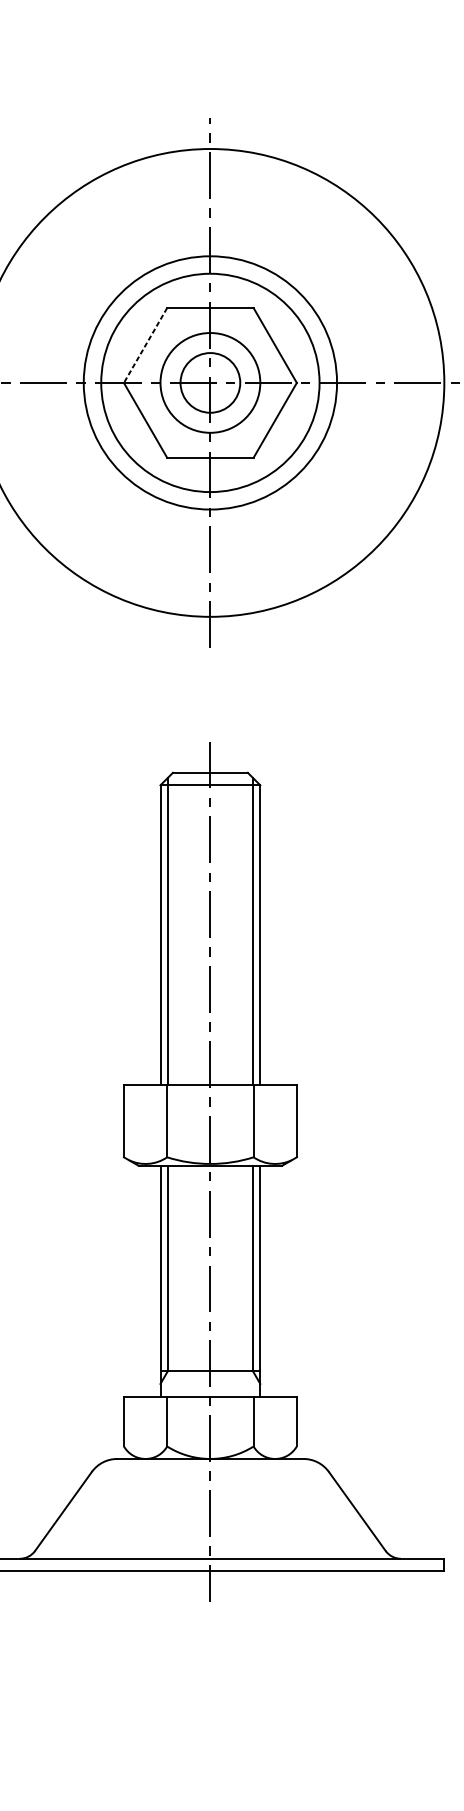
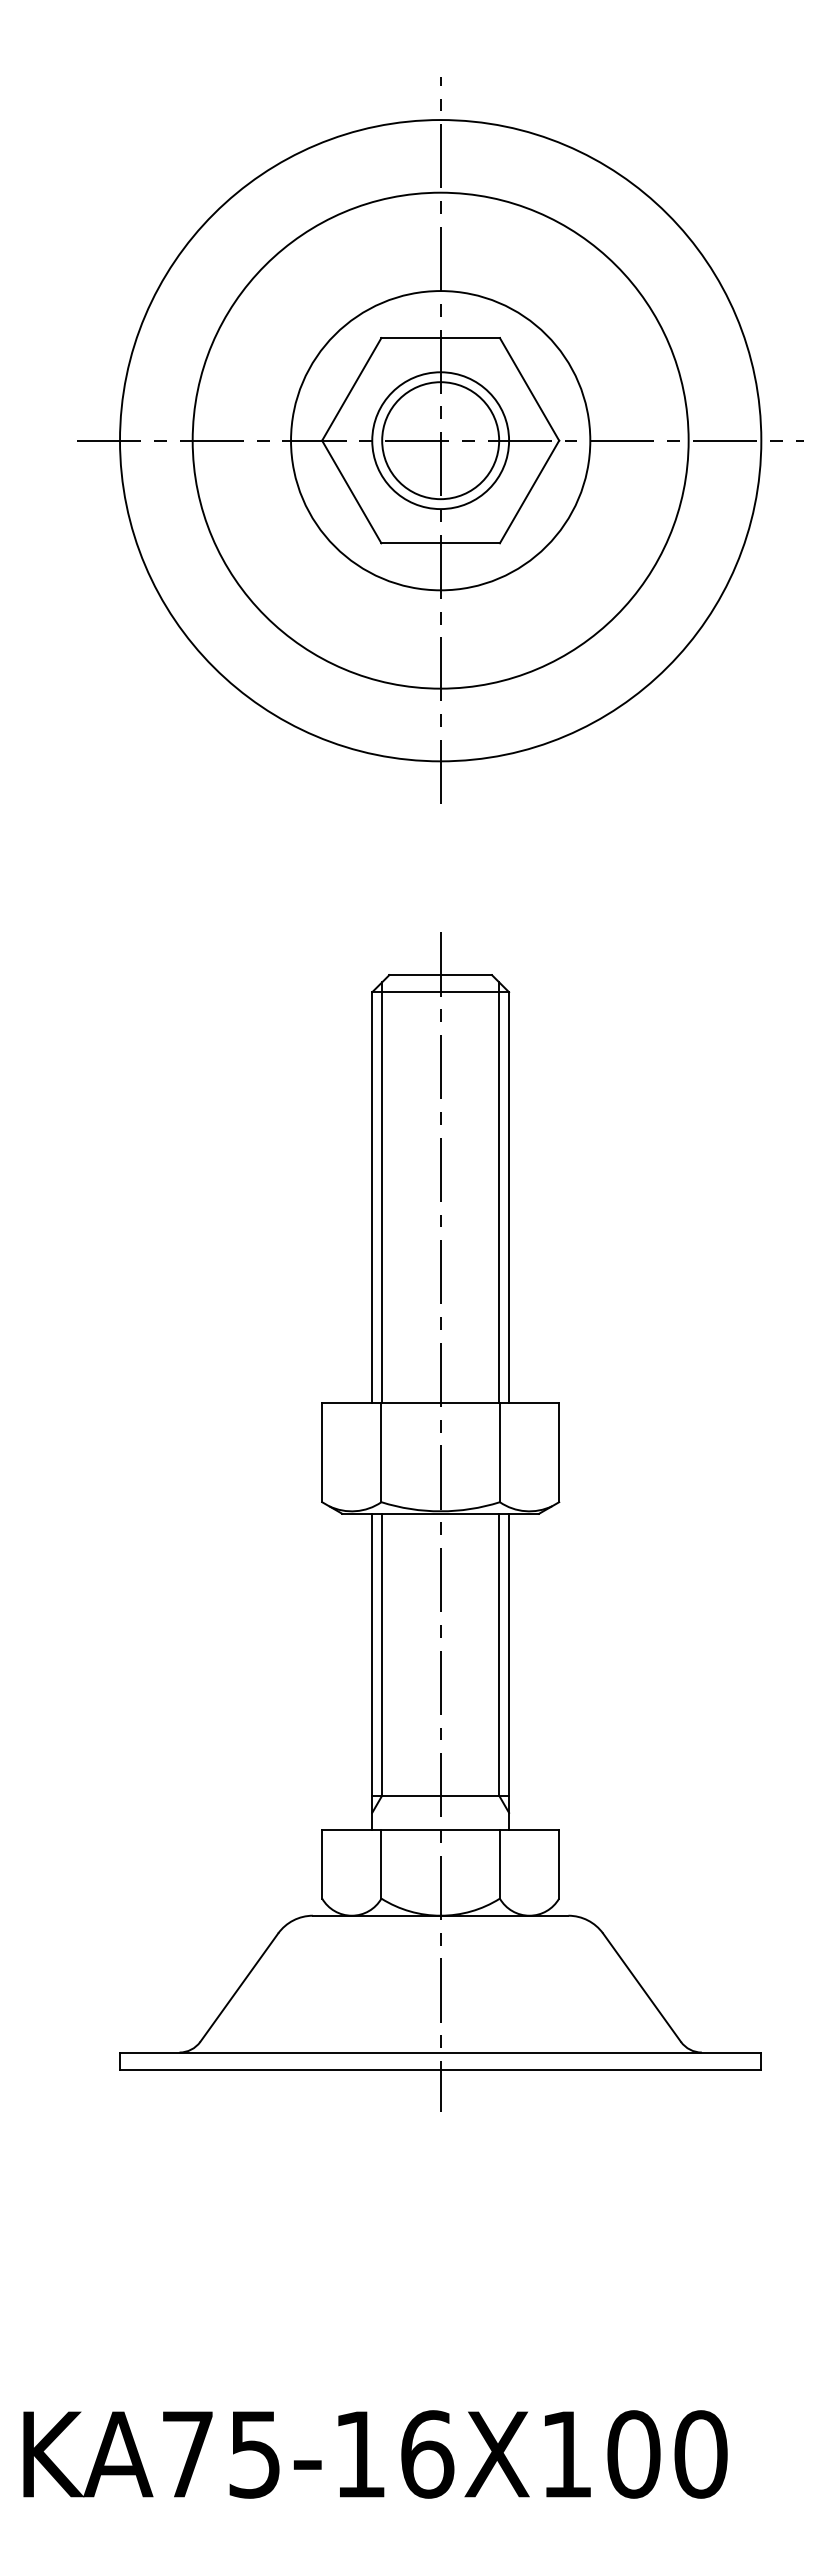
line: (145, 345) -> (351, 389), dashed -> solid
circle: (210, 382) -> (440, 440), size x1.43
circle: (210, 382) -> (440, 440), size x1.43

